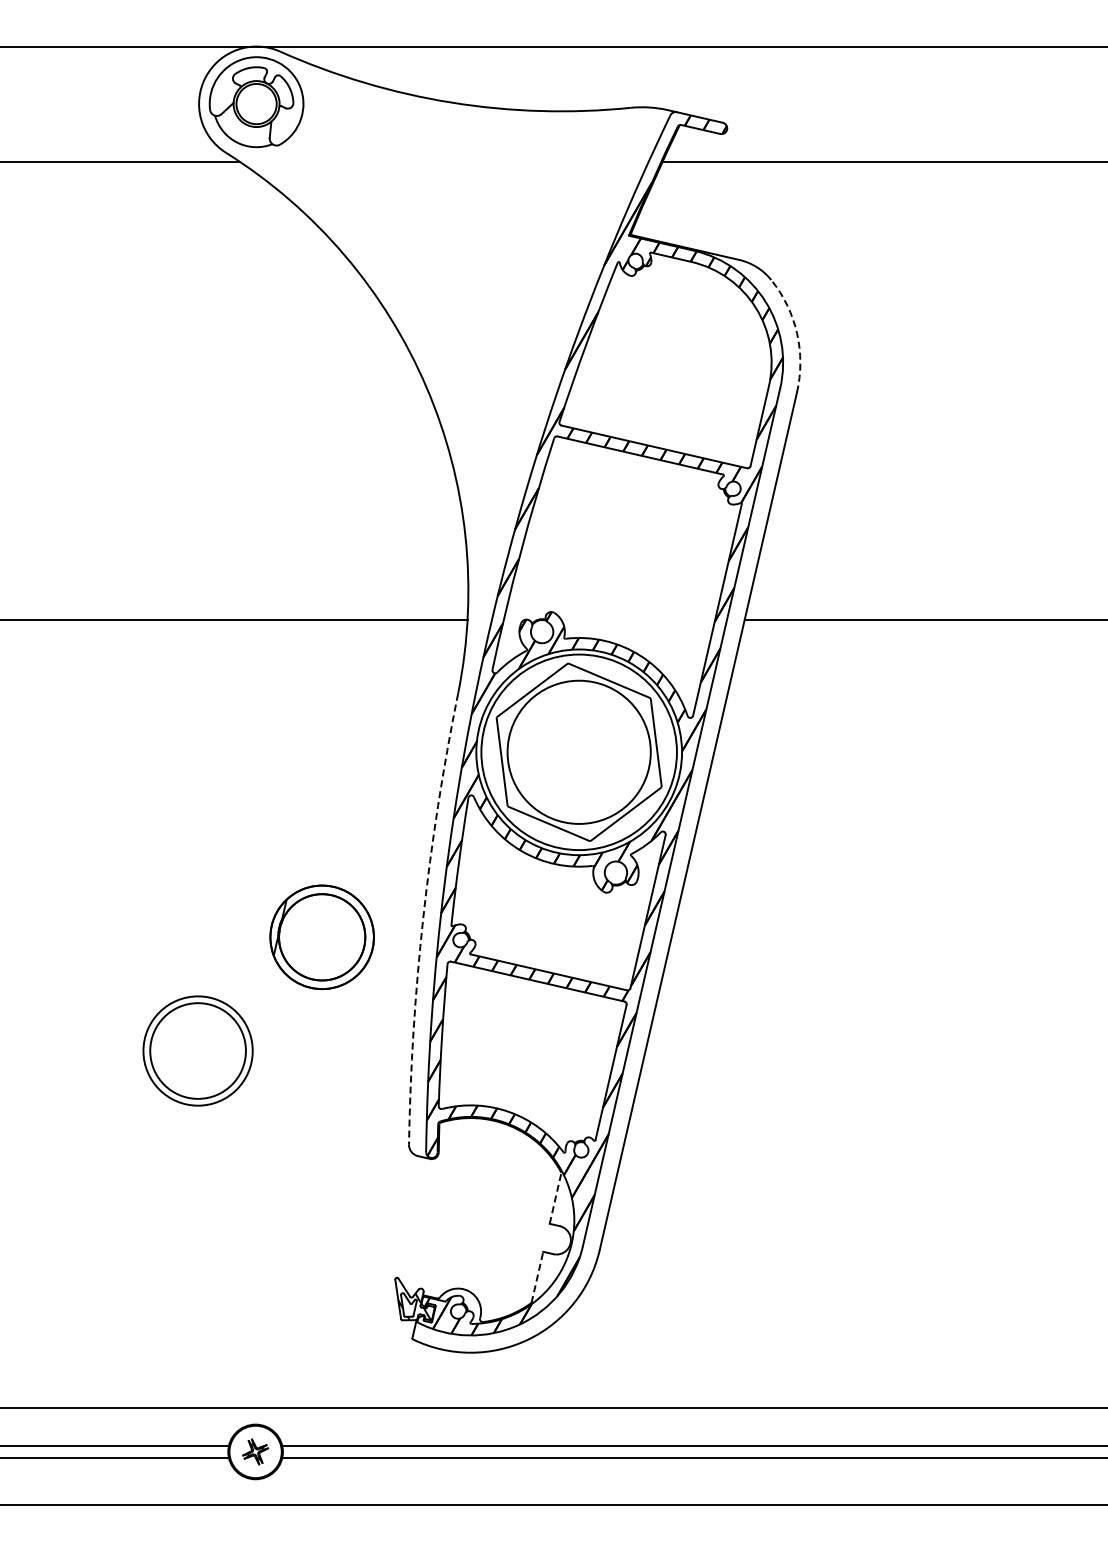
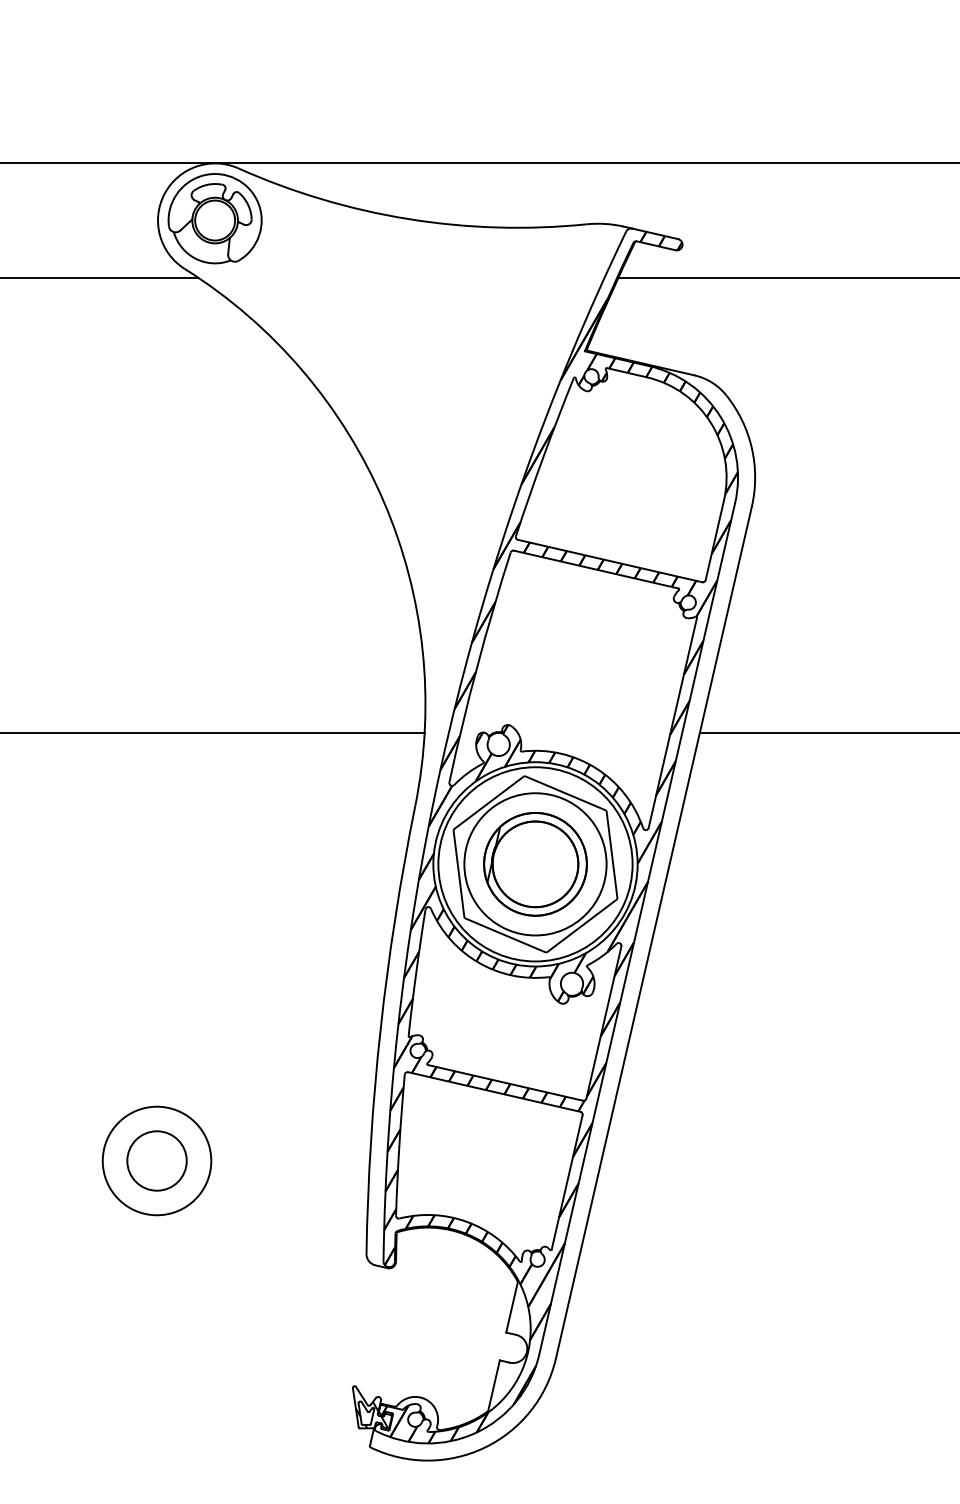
arc: (797, 333) -> (752, 448), dashed -> solid
arc: (423, 918) -> (380, 1029), dashed -> solid
part: (321, 937) -> (534, 864), moved
circle: (198, 1050) -> (157, 1160), size x0.62
line: (555, 1197) -> (511, 1306), dashed -> solid
line: (537, 1276) -> (494, 1384), dashed -> solid

